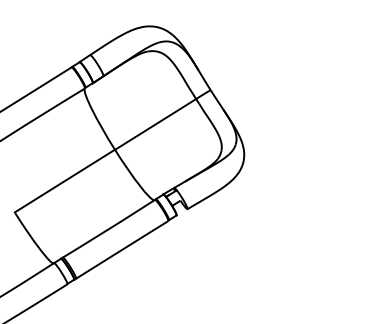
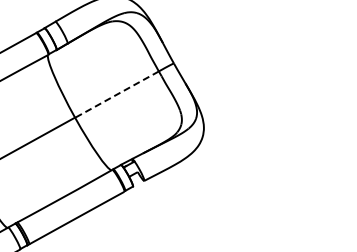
line: (155, 124) -> (116, 94), solid -> dashed

